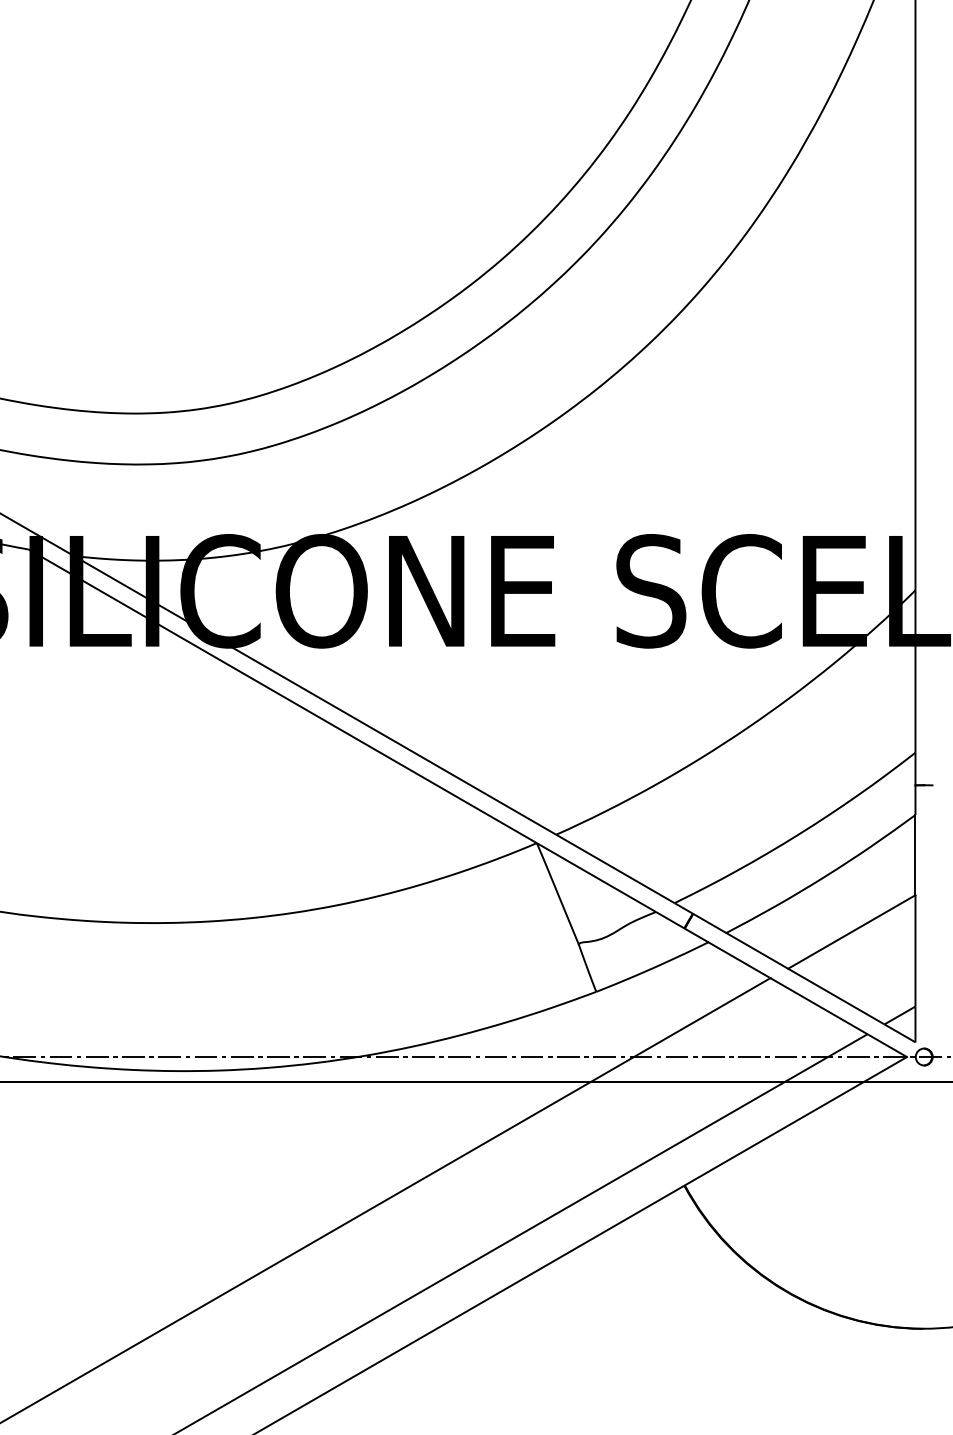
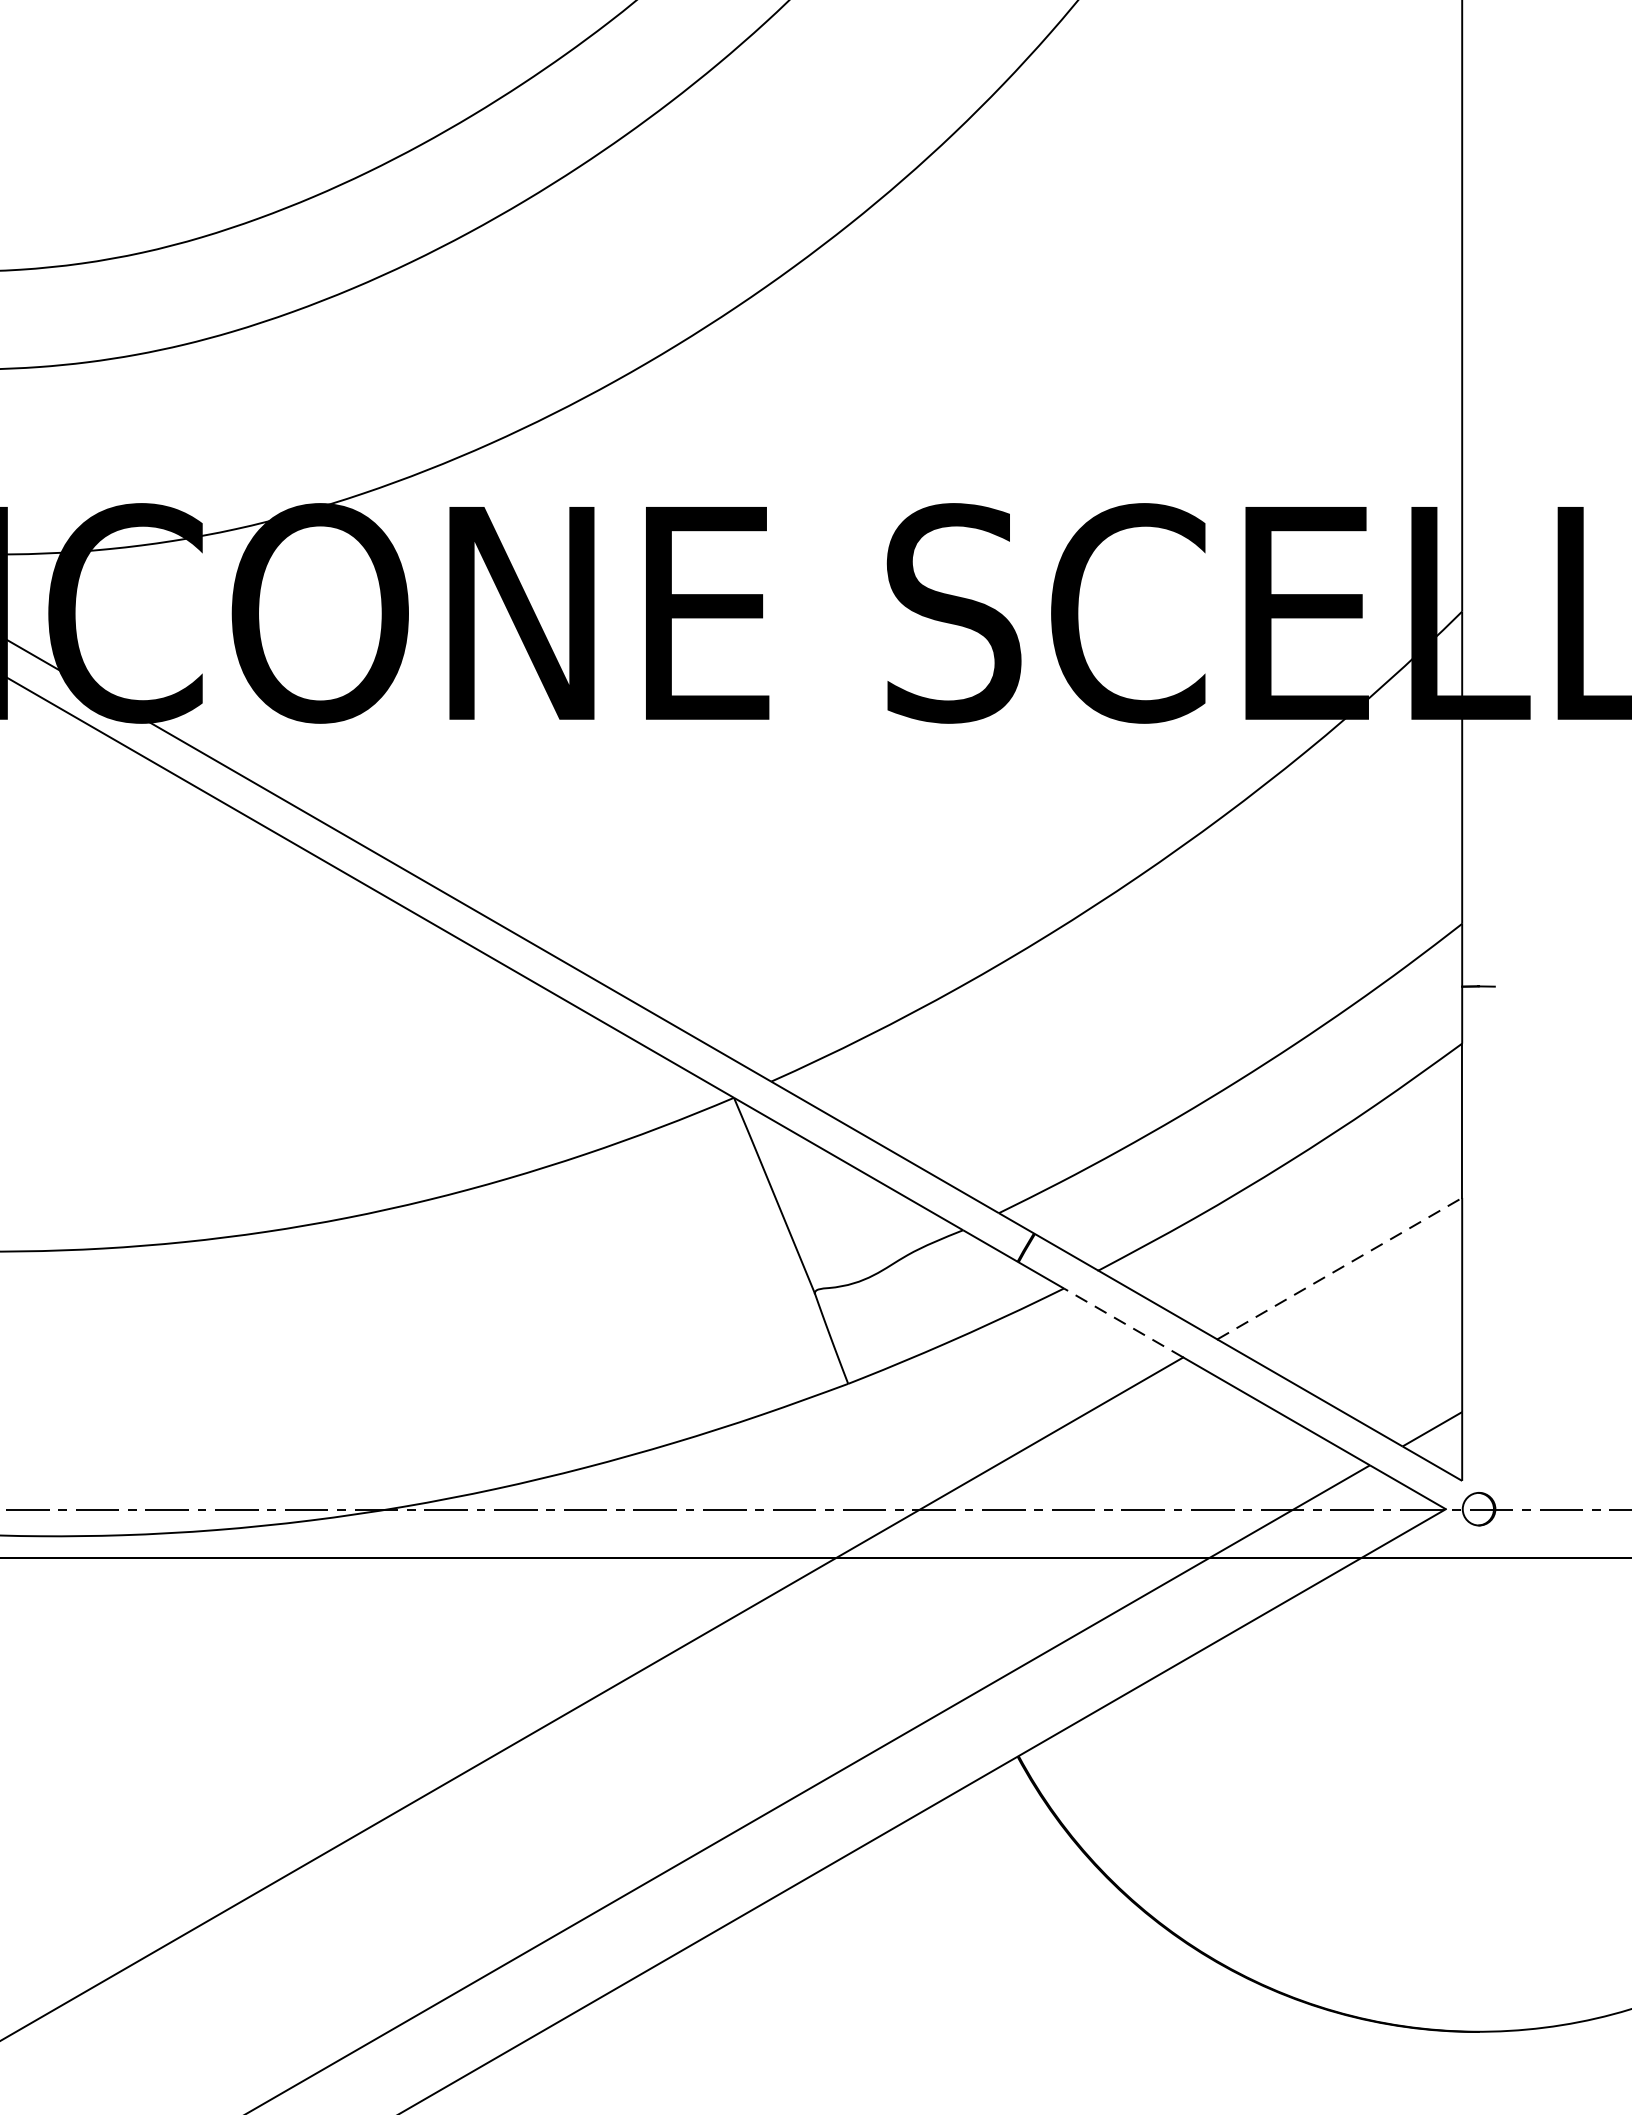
line: (851, 931) -> (1339, 1267), solid -> dashed
line: (739, 960) -> (1123, 1323), solid -> dashed

